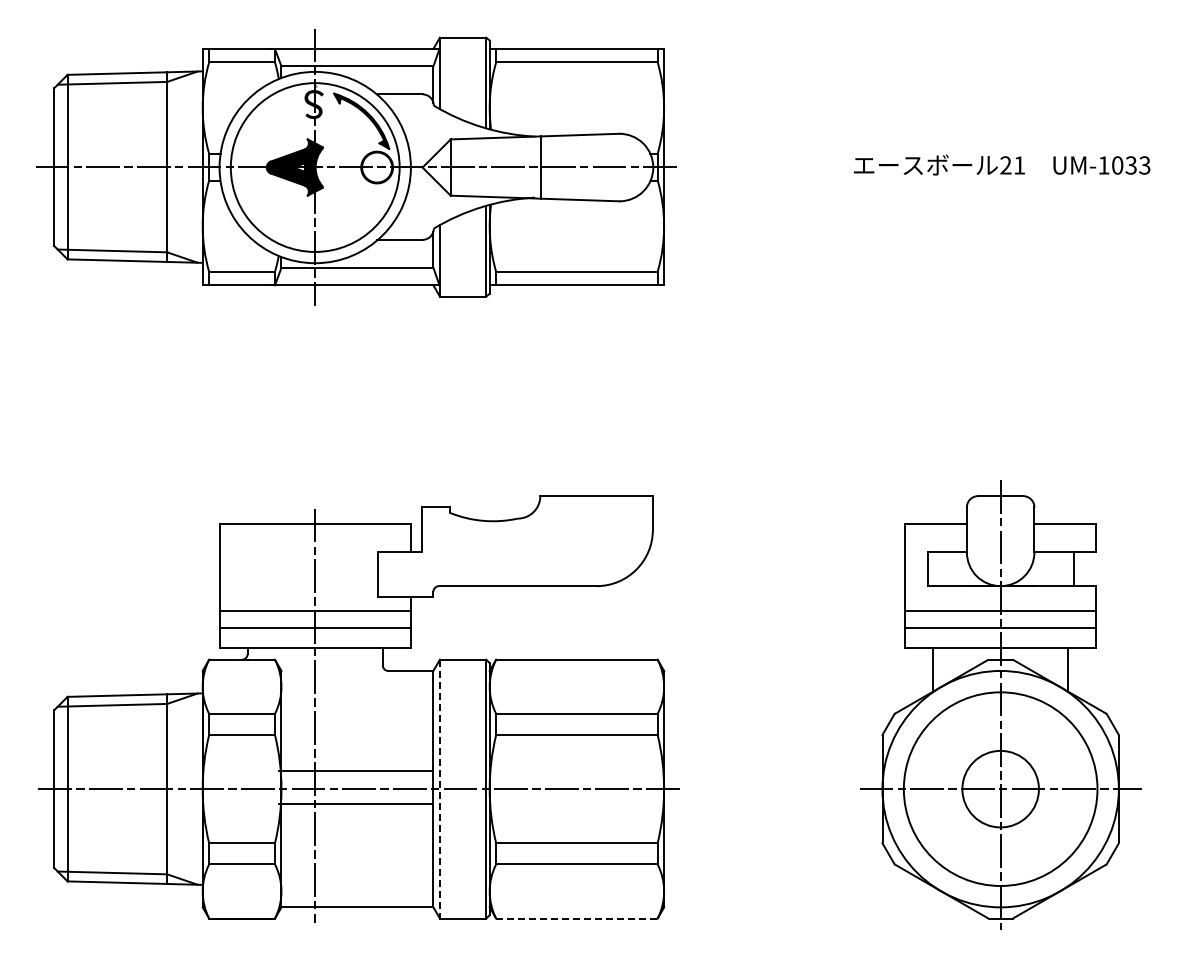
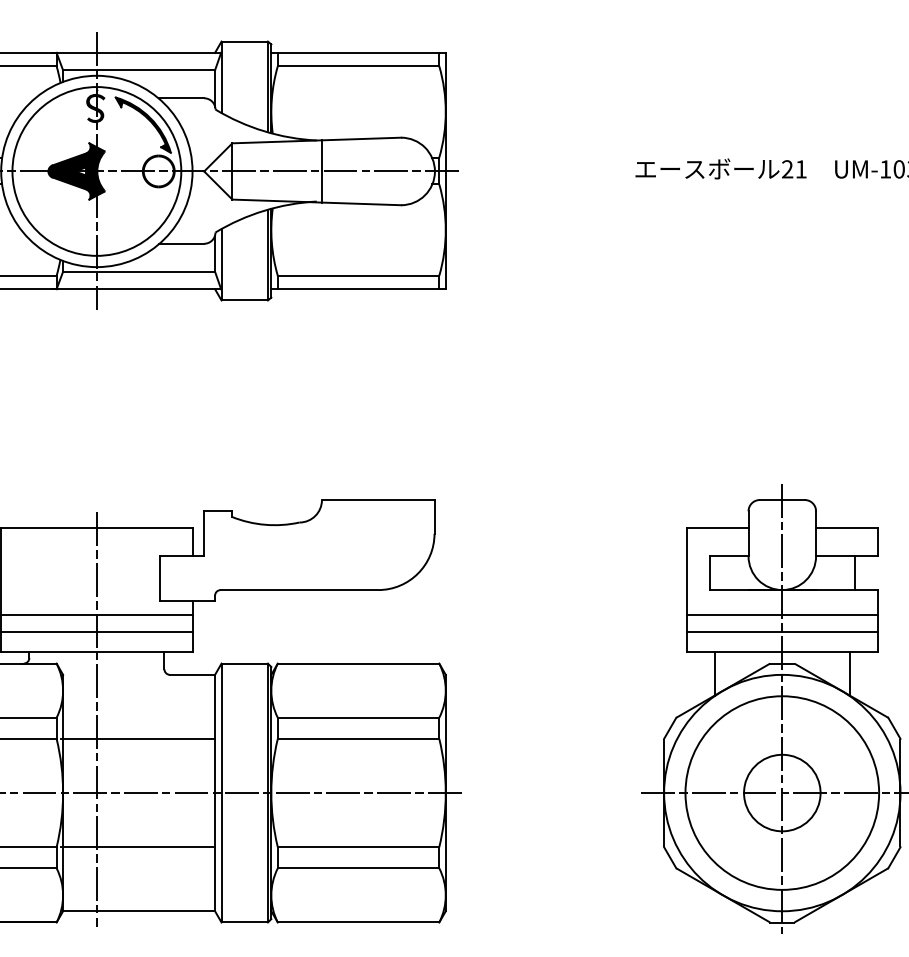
line: (356, 770) -> (138, 738), moved
line: (439, 789) -> (221, 793), dashed -> solid
line: (356, 804) -> (138, 847), moved
line: (576, 918) -> (358, 922), dashed -> solid

